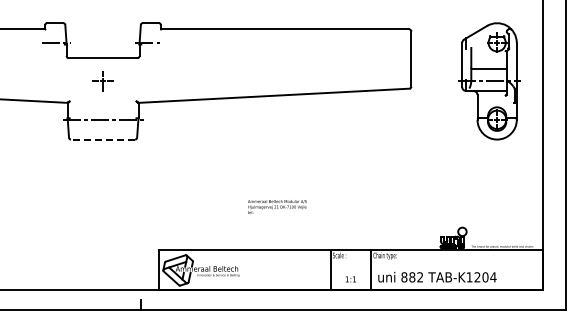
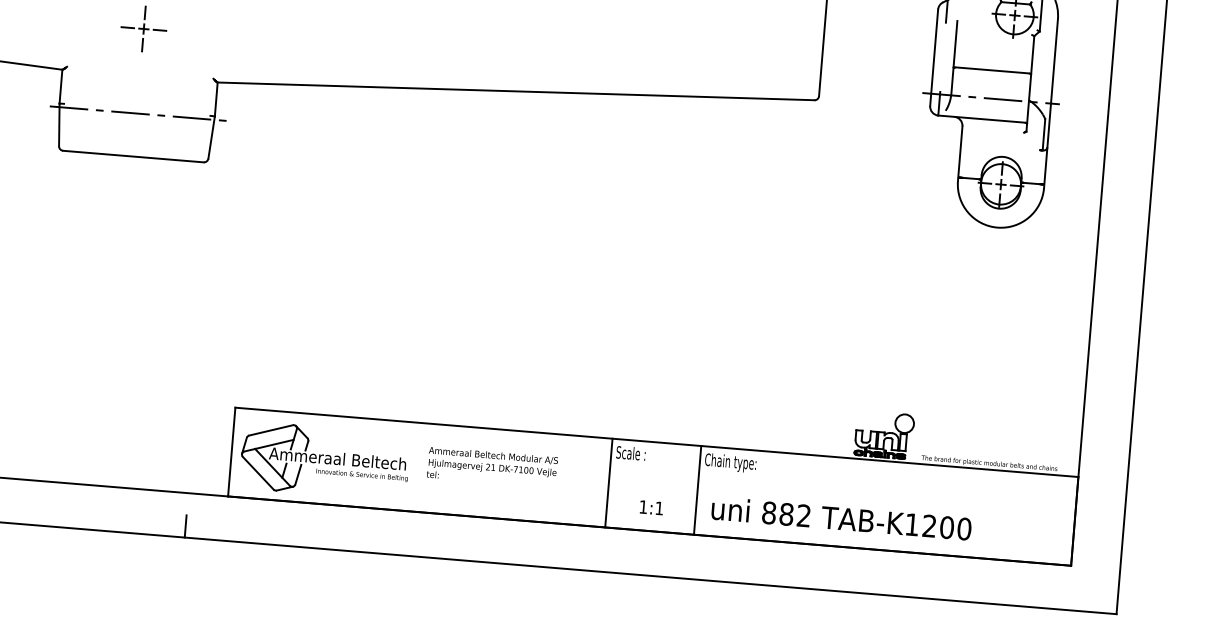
line: (102, 139) -> (132, 156), dashed -> solid
text: (277, 206) -> (492, 466), moved
text: (493, 277) -> (964, 529), TAB-K1204 -> TAB-K1200

